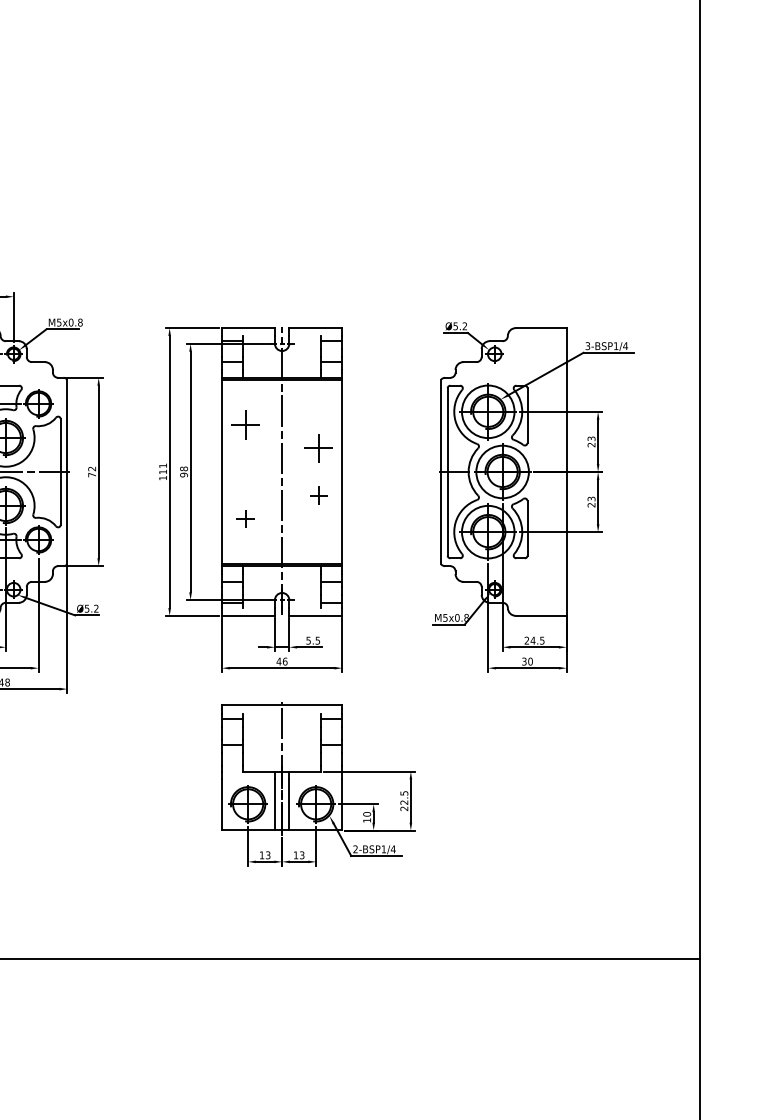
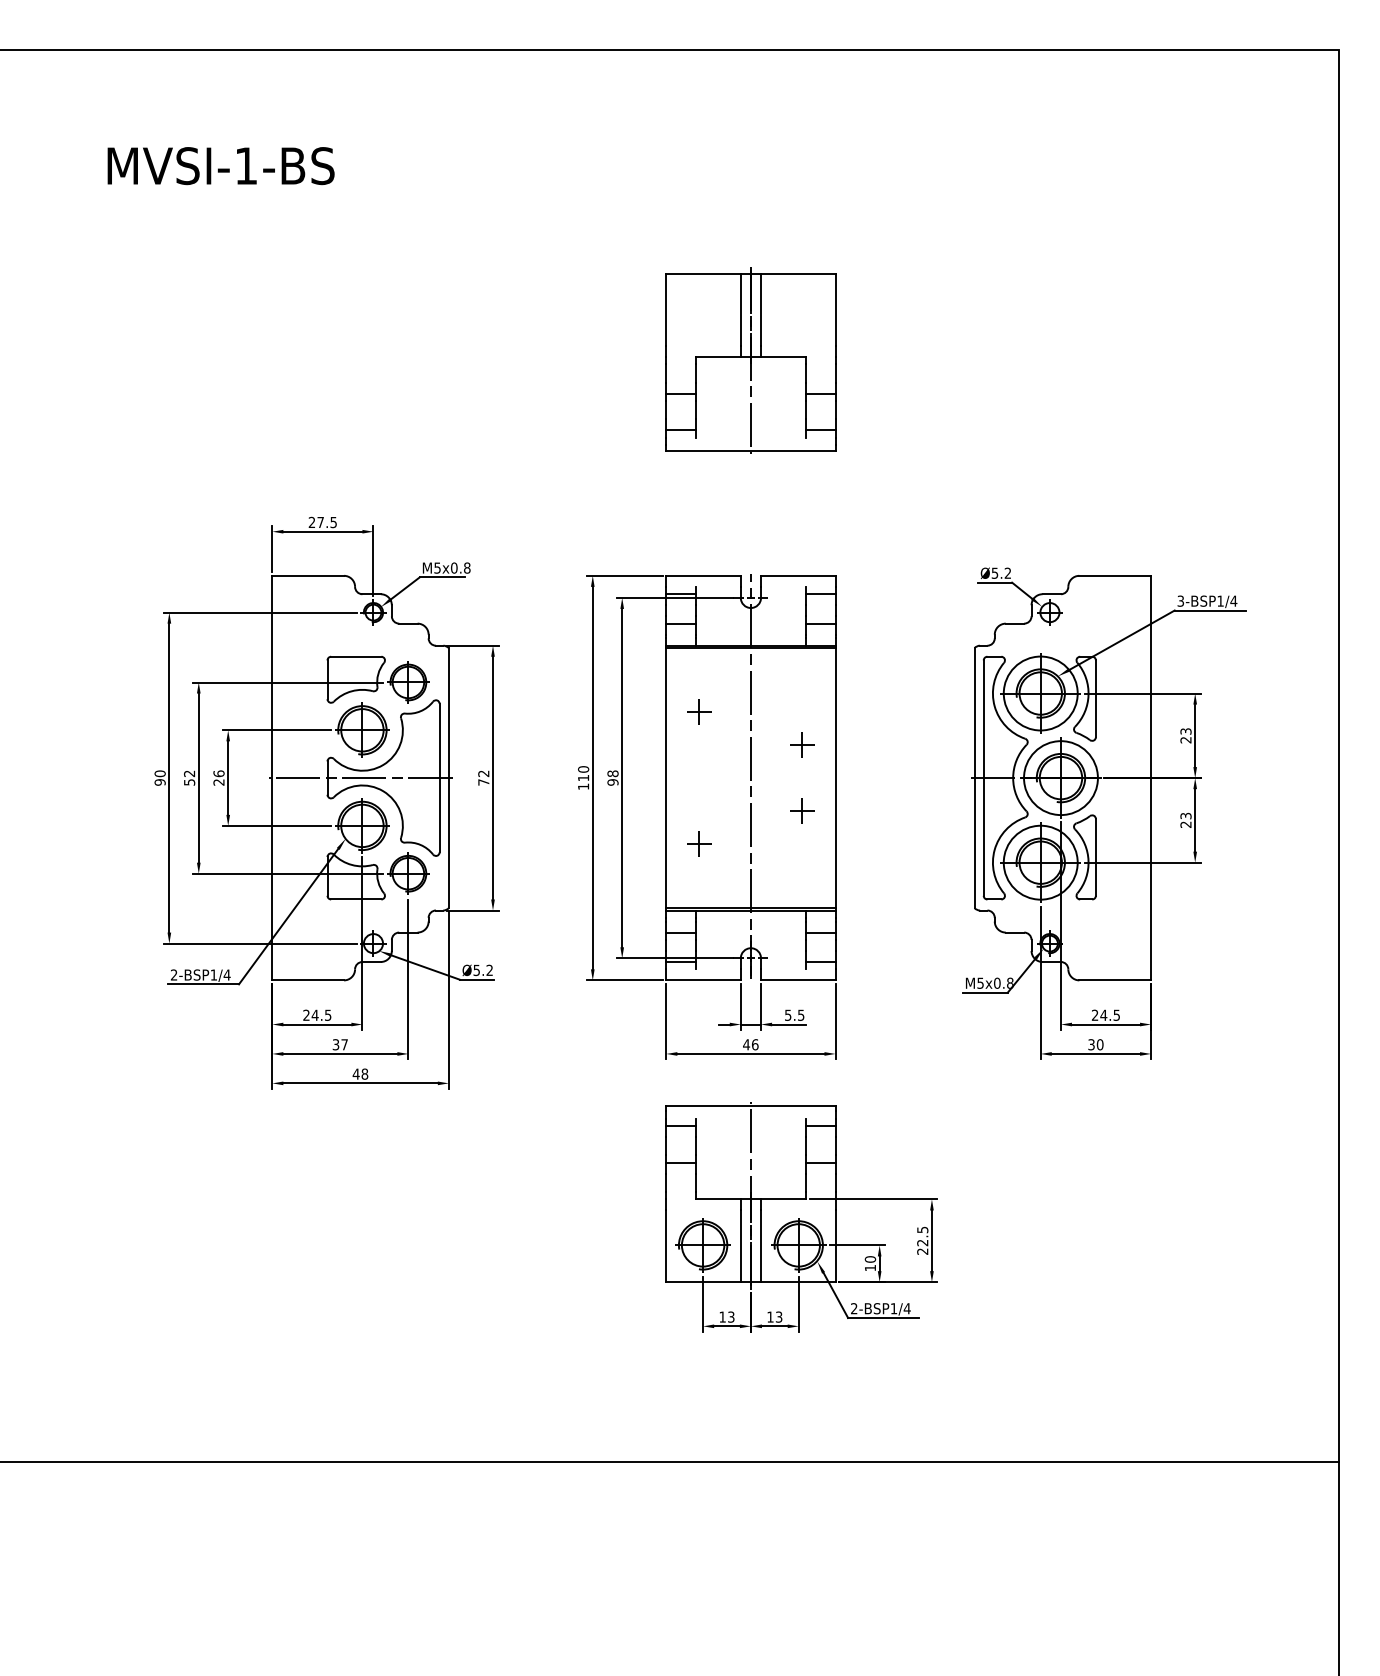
part: (281, 174) -> (750, 360), added
part: (245, 424) -> (699, 711), size x0.62
part: (318, 448) -> (802, 744), size x0.62
text: (163, 465) -> (583, 769), 111 -> 110

